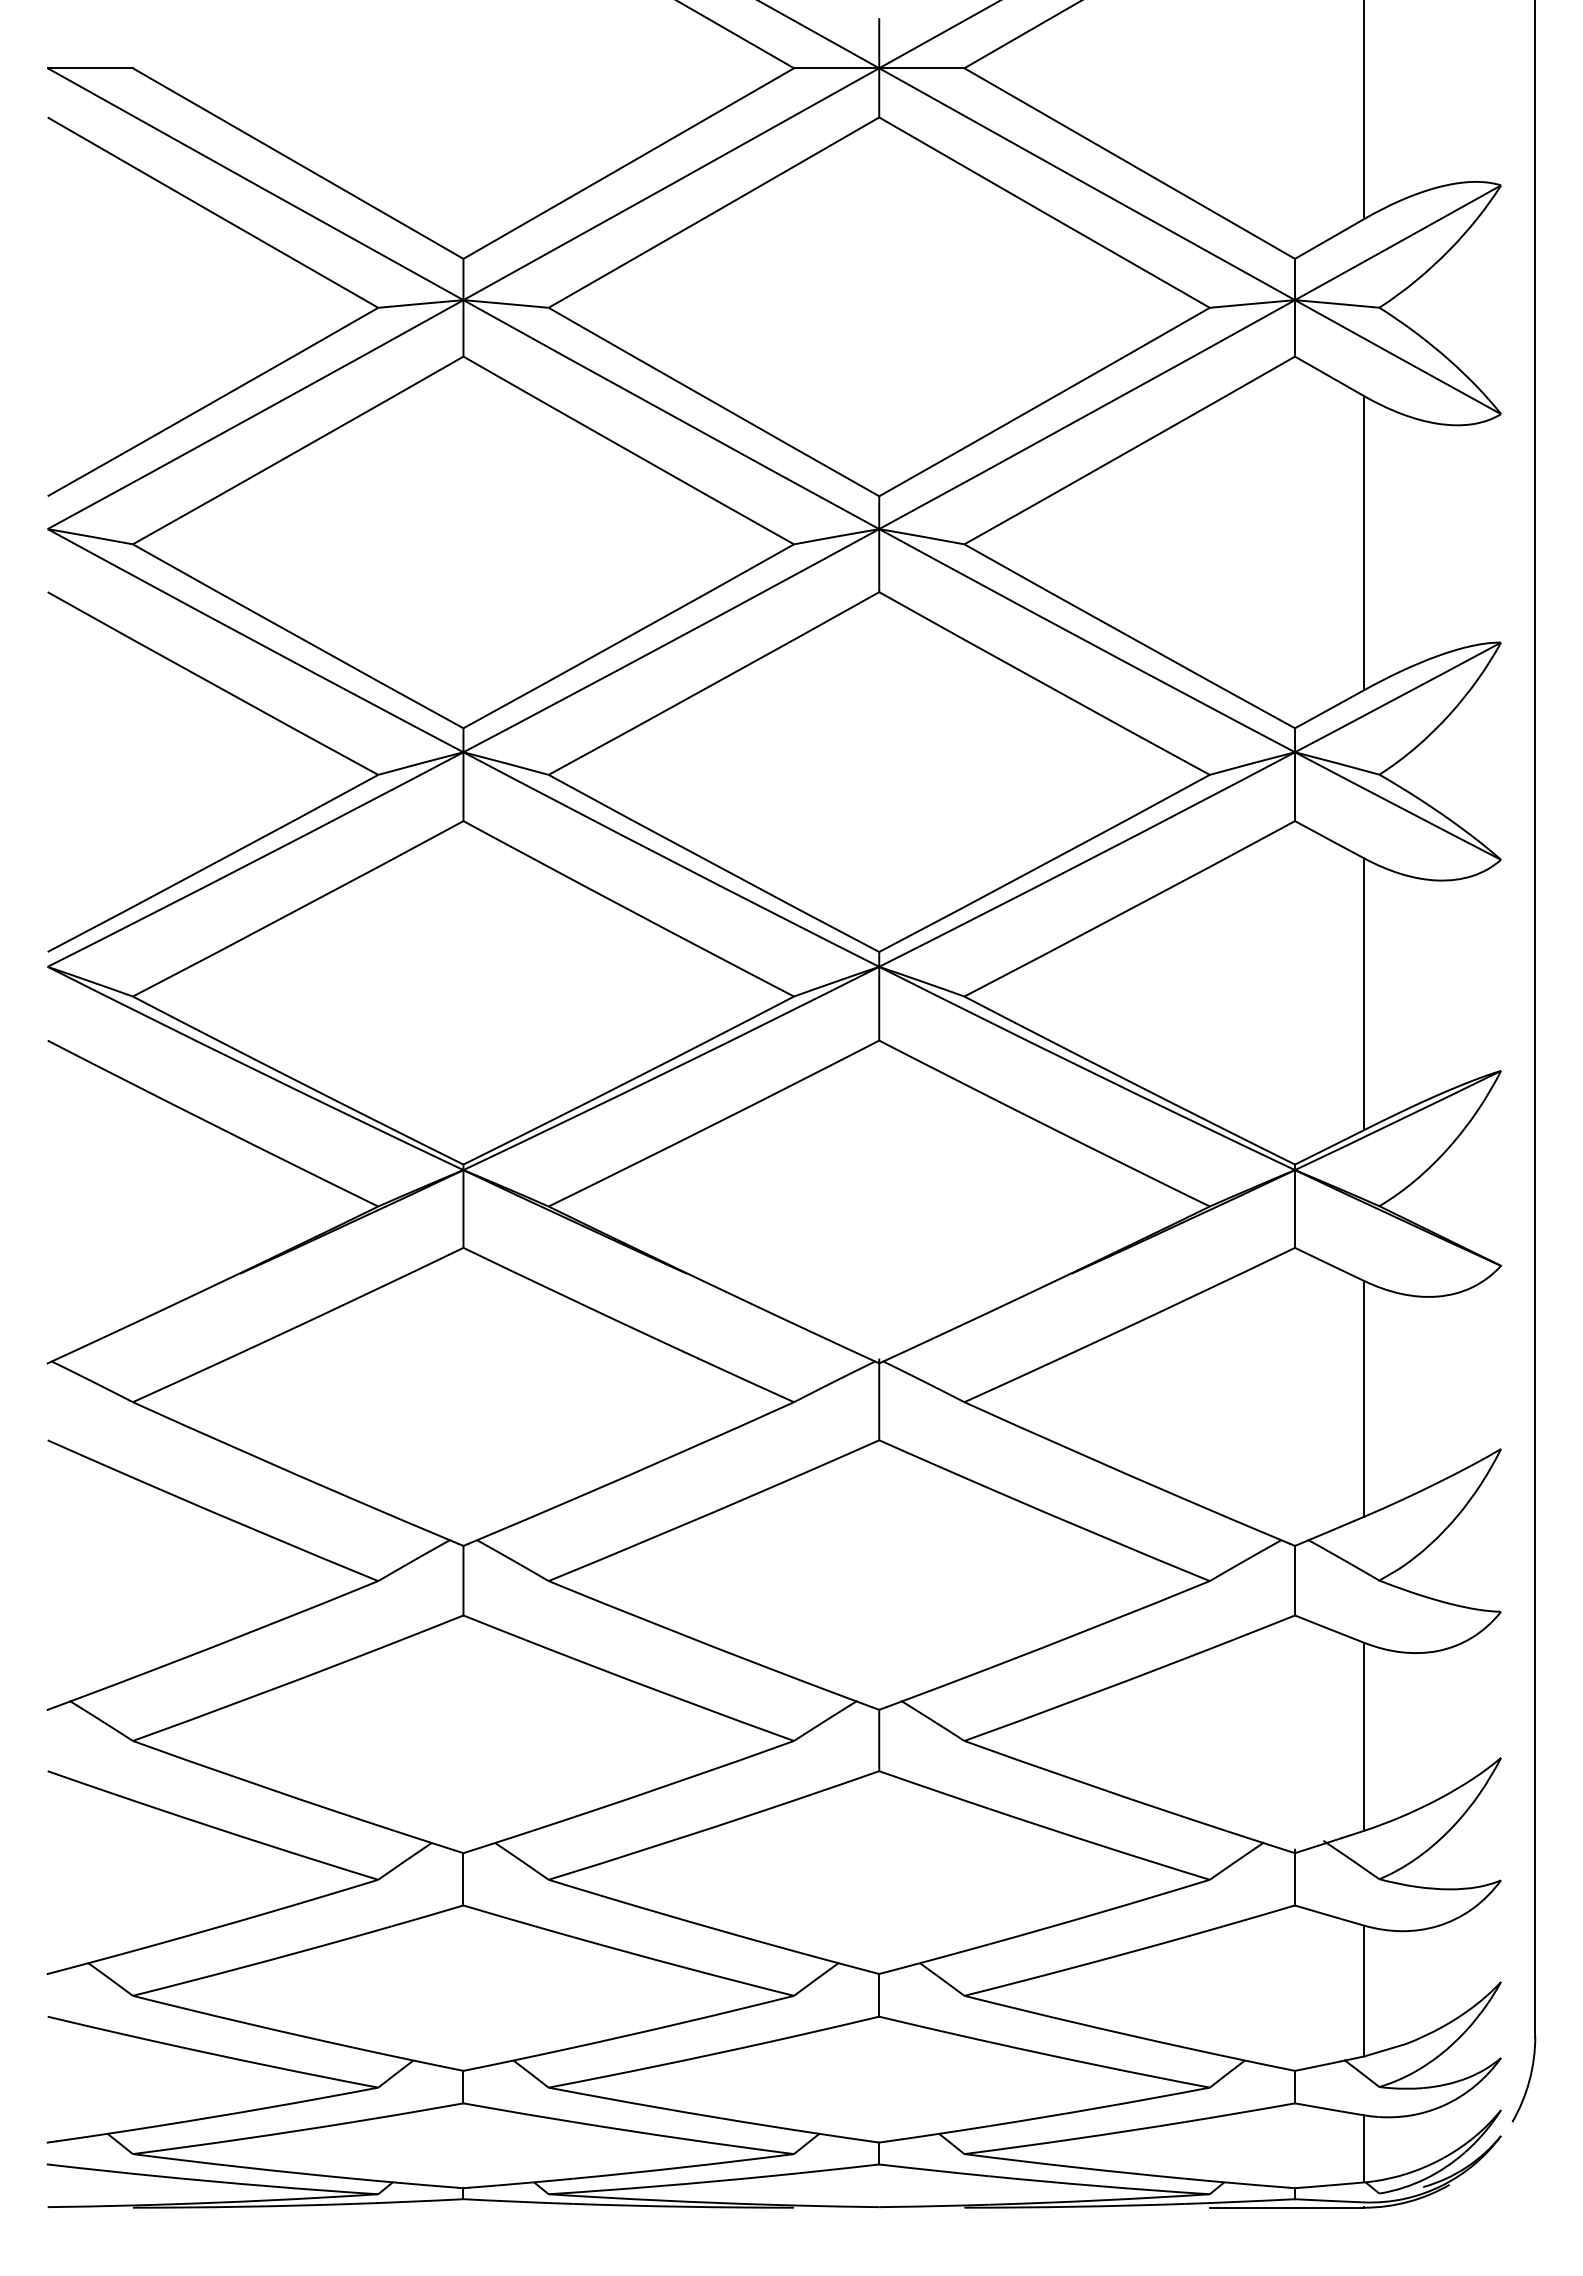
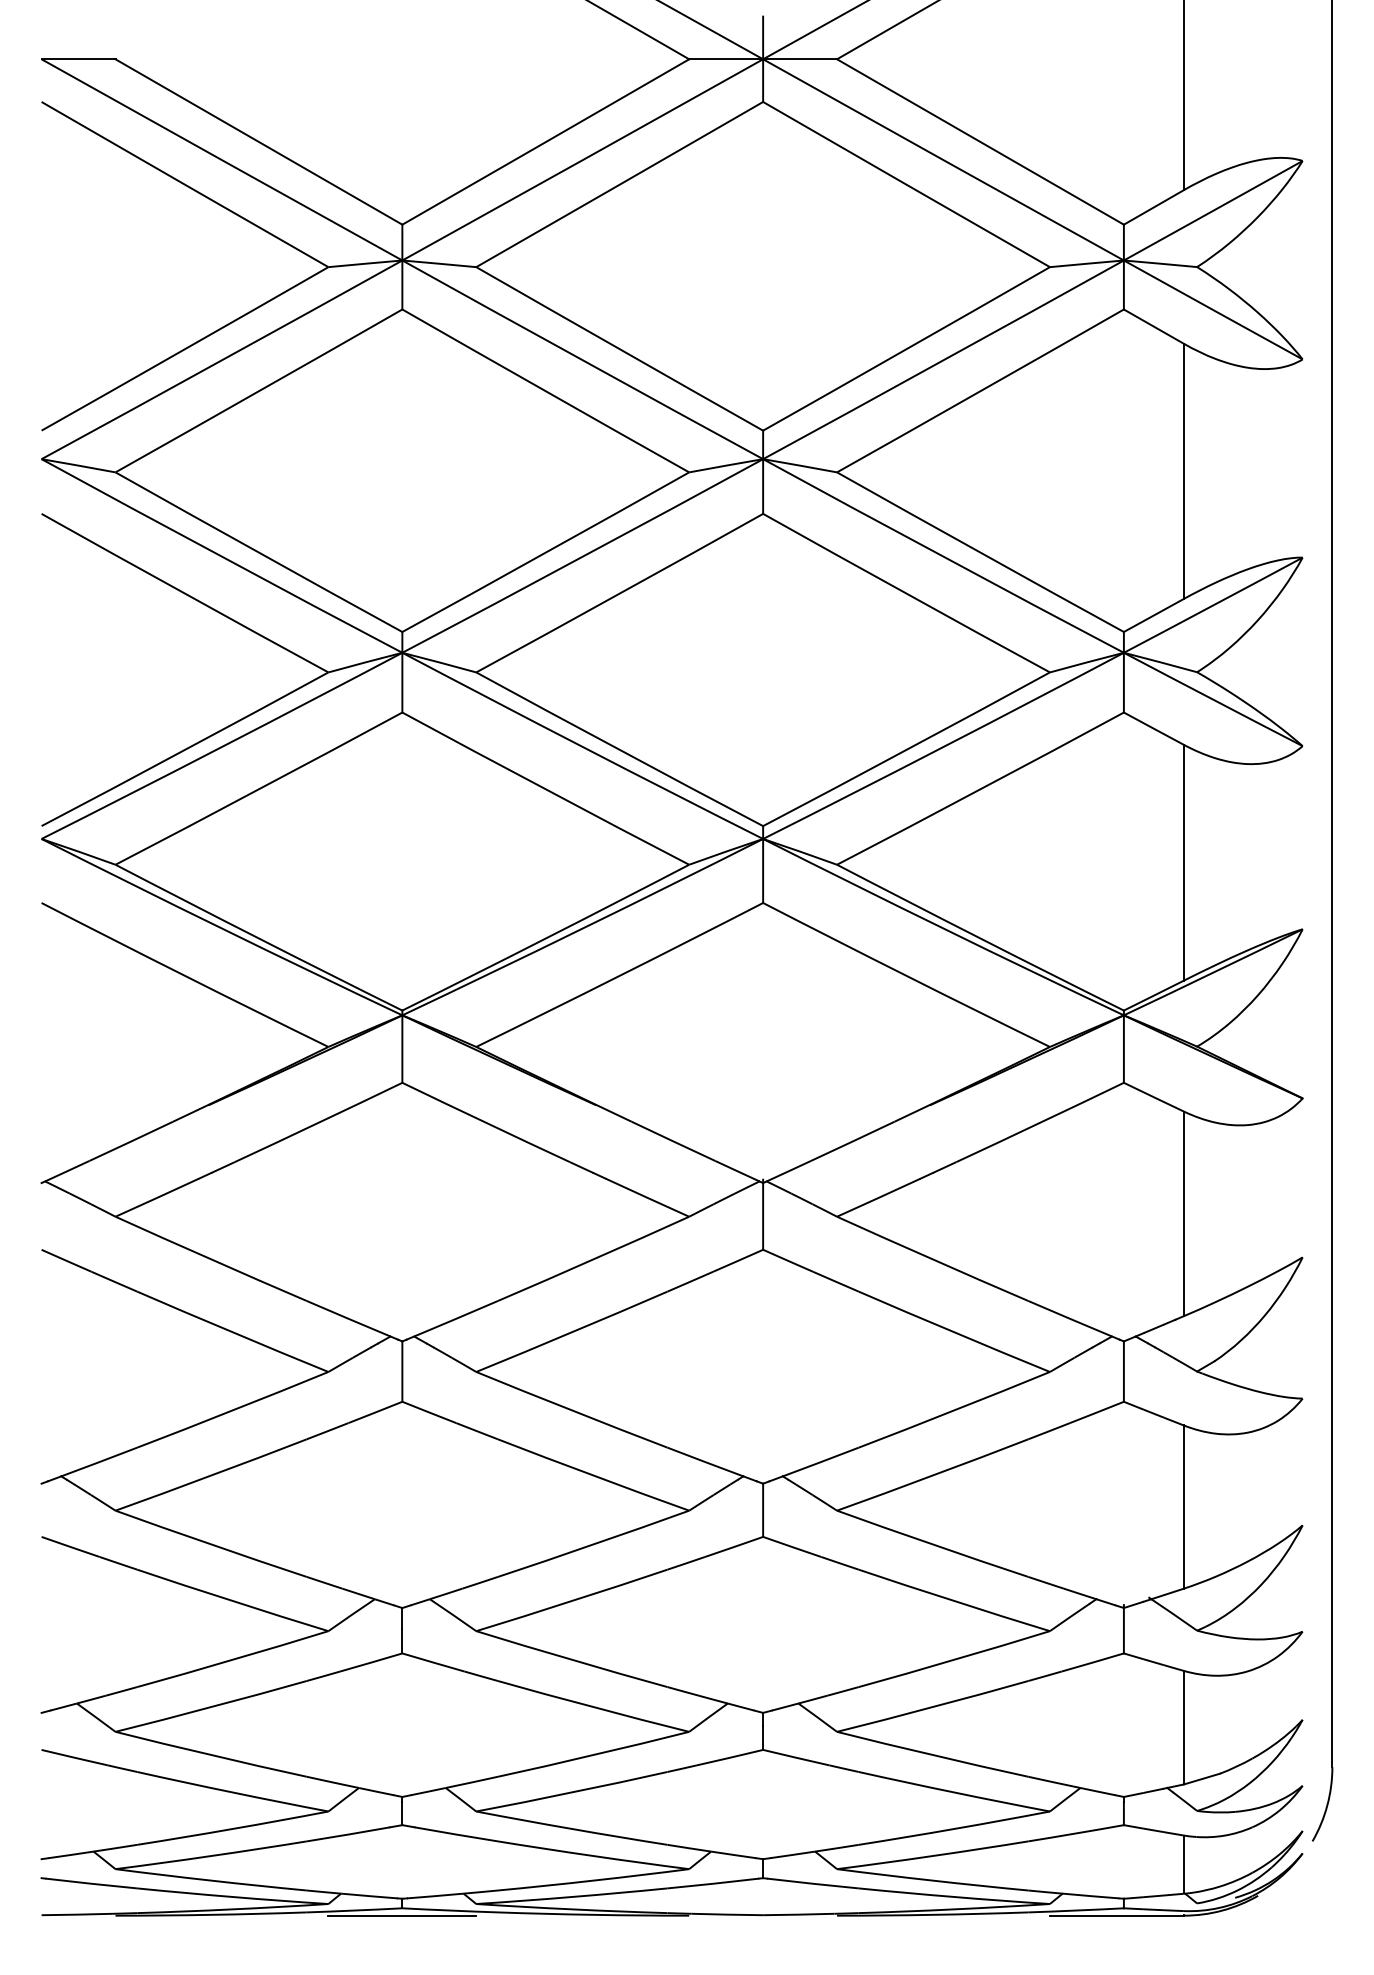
line: (463, 2207) -> (402, 1915), added

